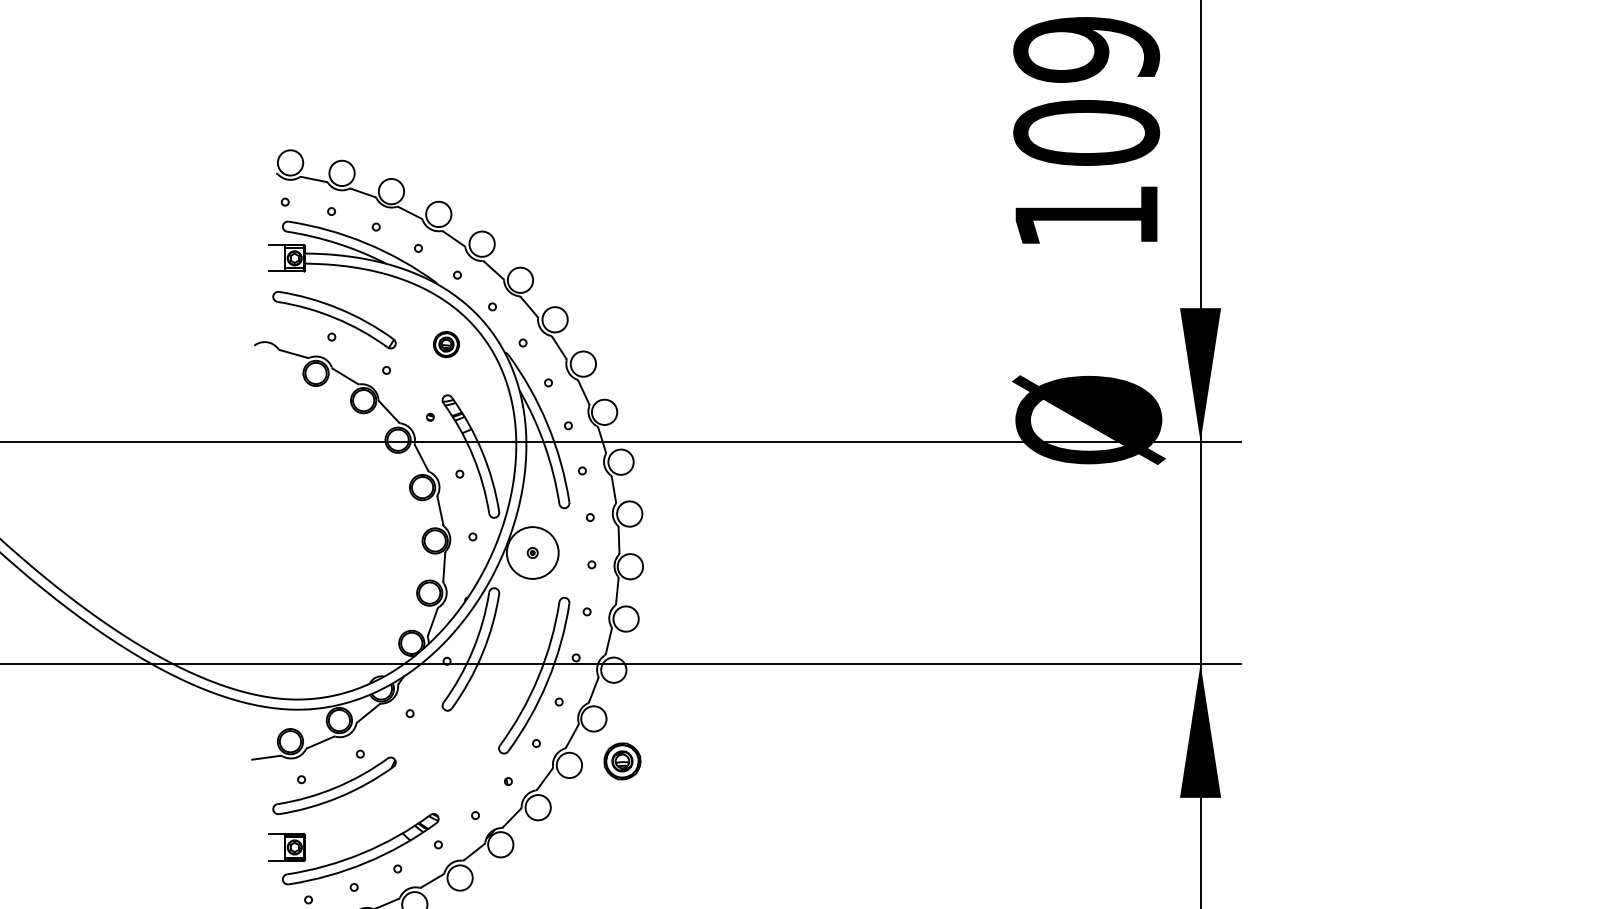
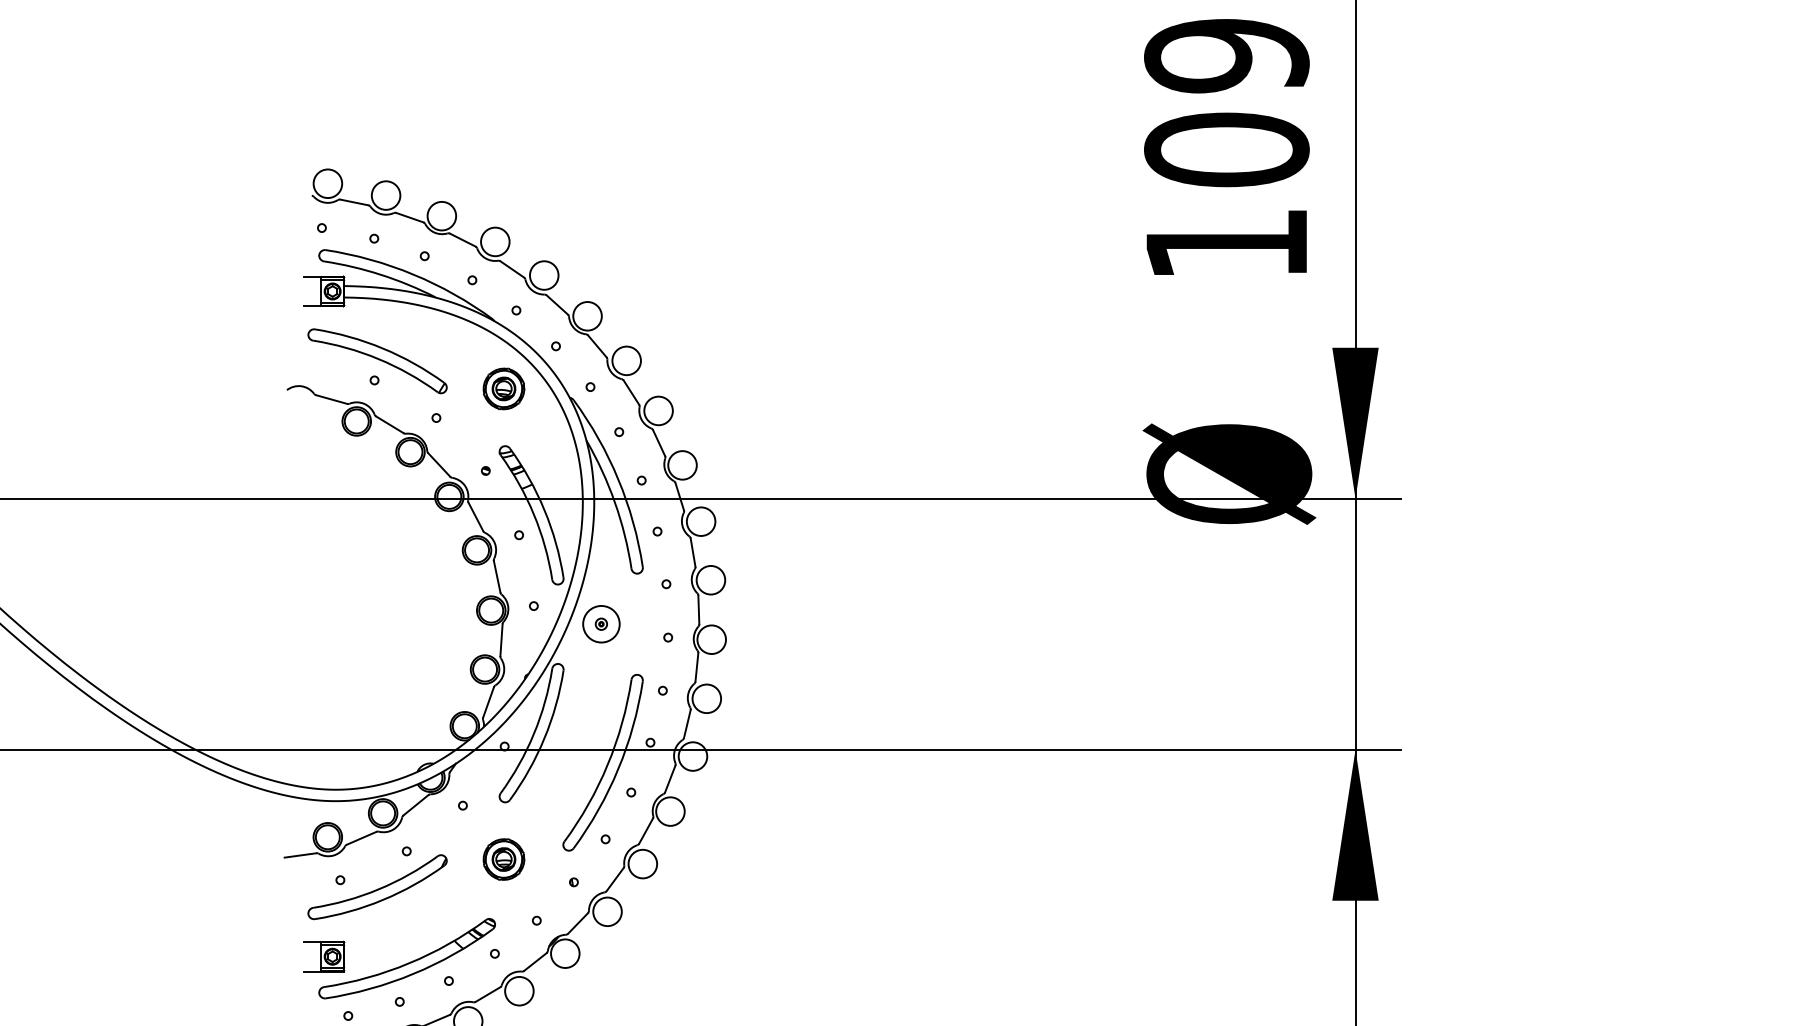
part: (446, 344) -> (504, 388), size x1.43
circle: (532, 552) -> (601, 623), size x0.62
part: (622, 761) -> (504, 859), moved

